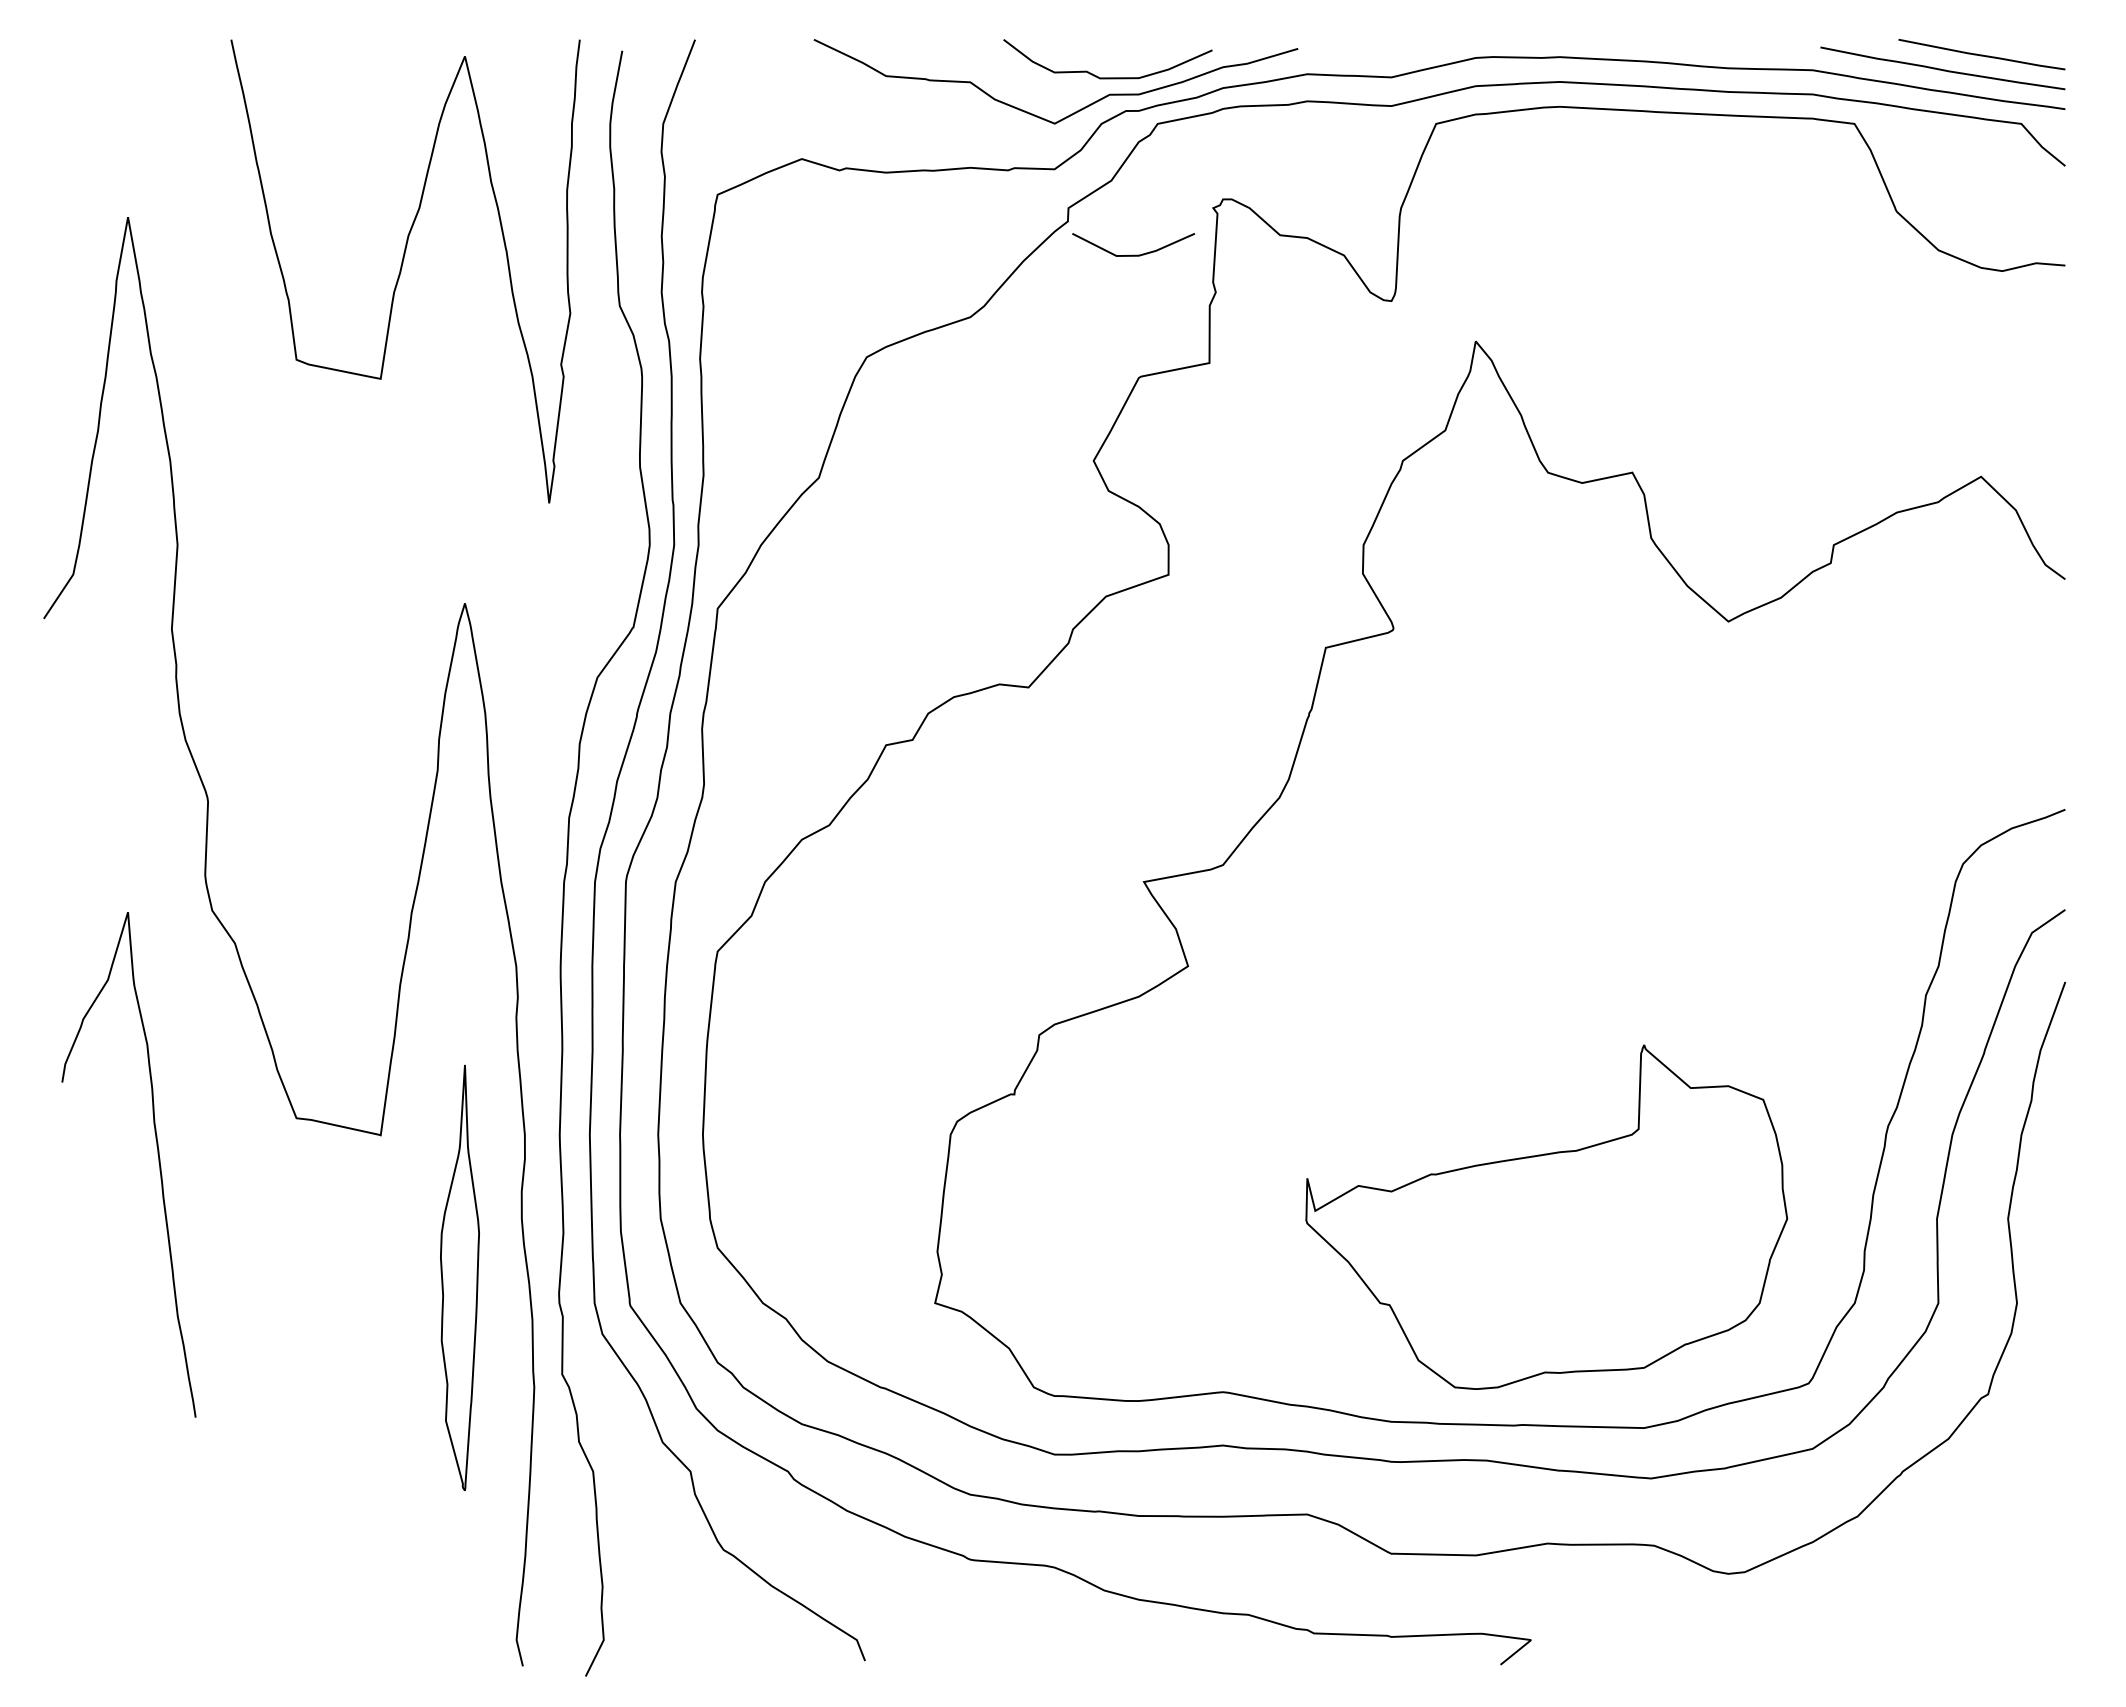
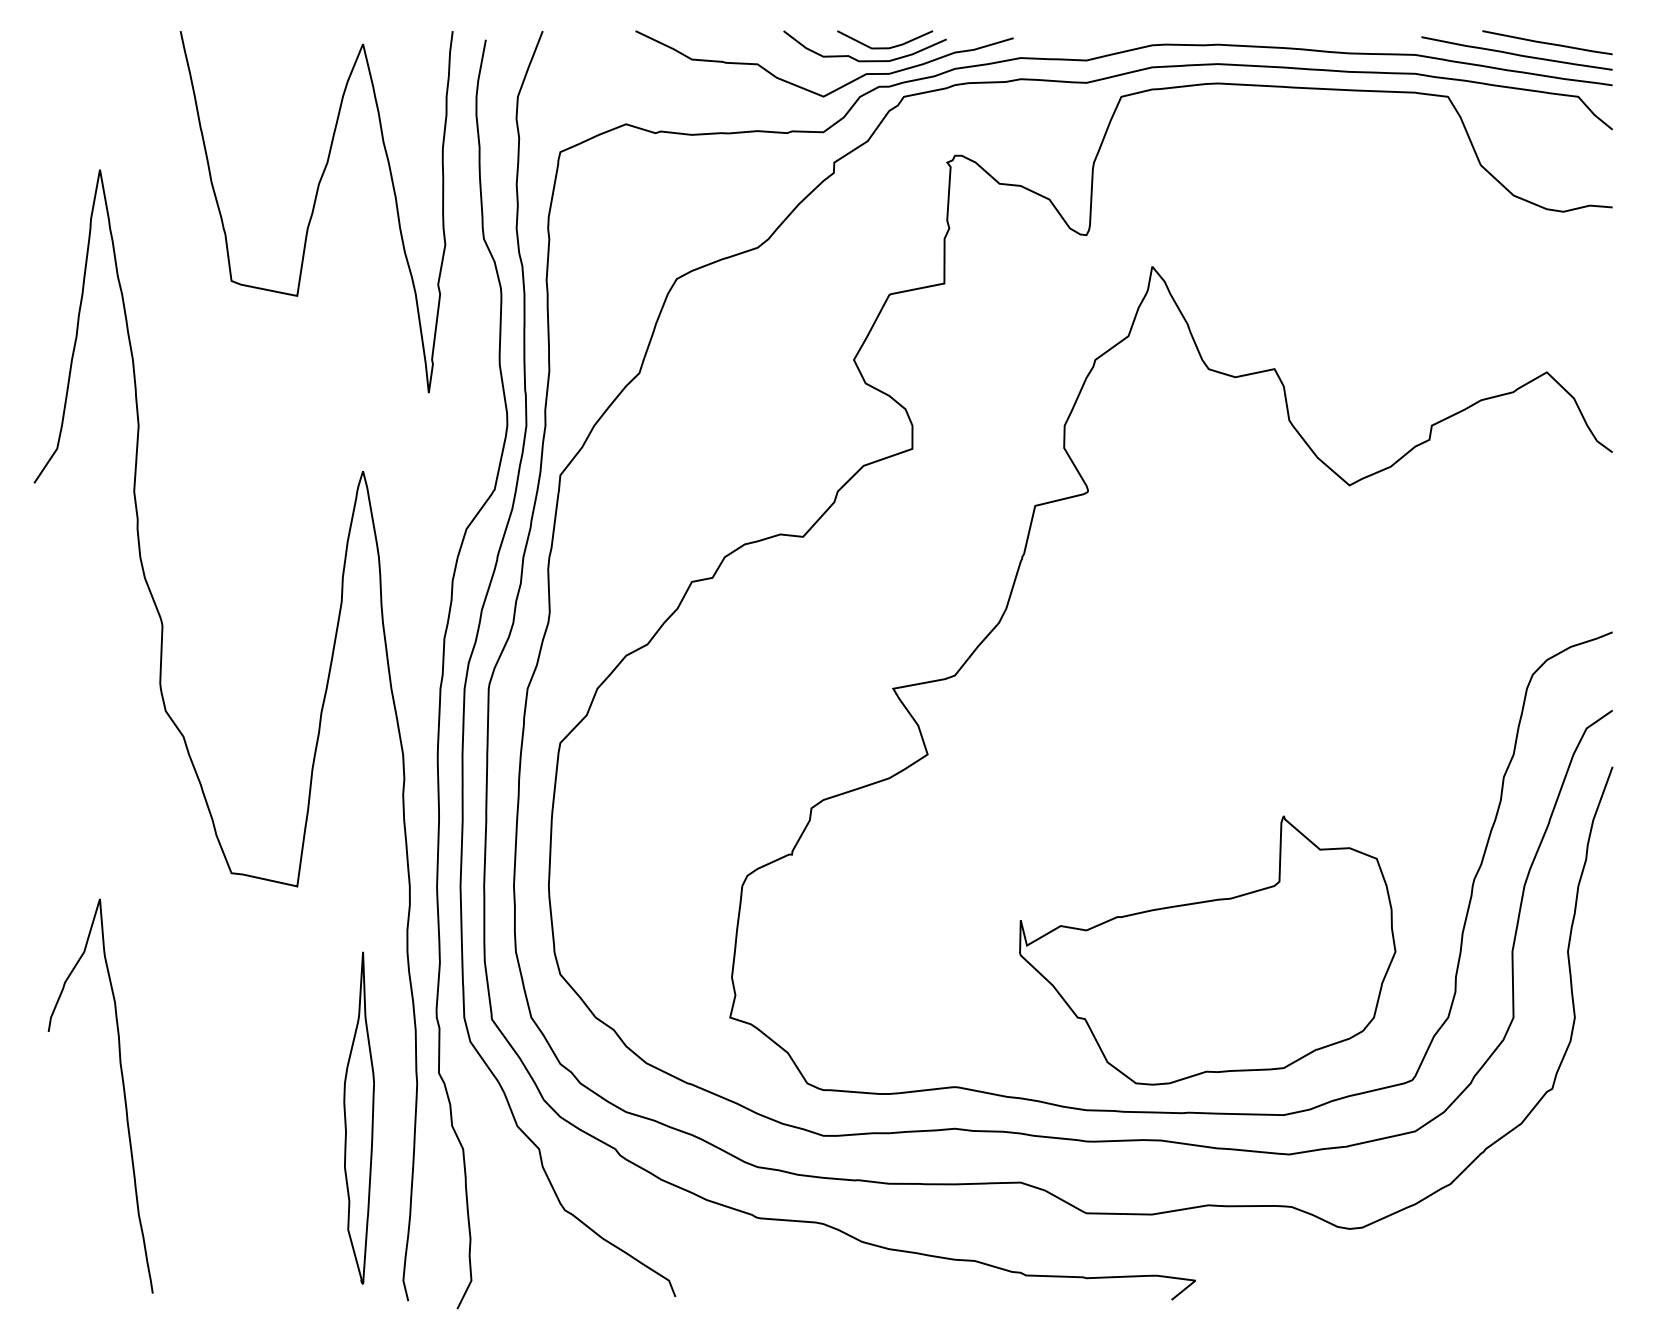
line: (1133, 254) -> (885, 47), moved
curve: (158, 1163) -> (123, 1095), moved
part: (459, 1277) -> (358, 1117), moved

